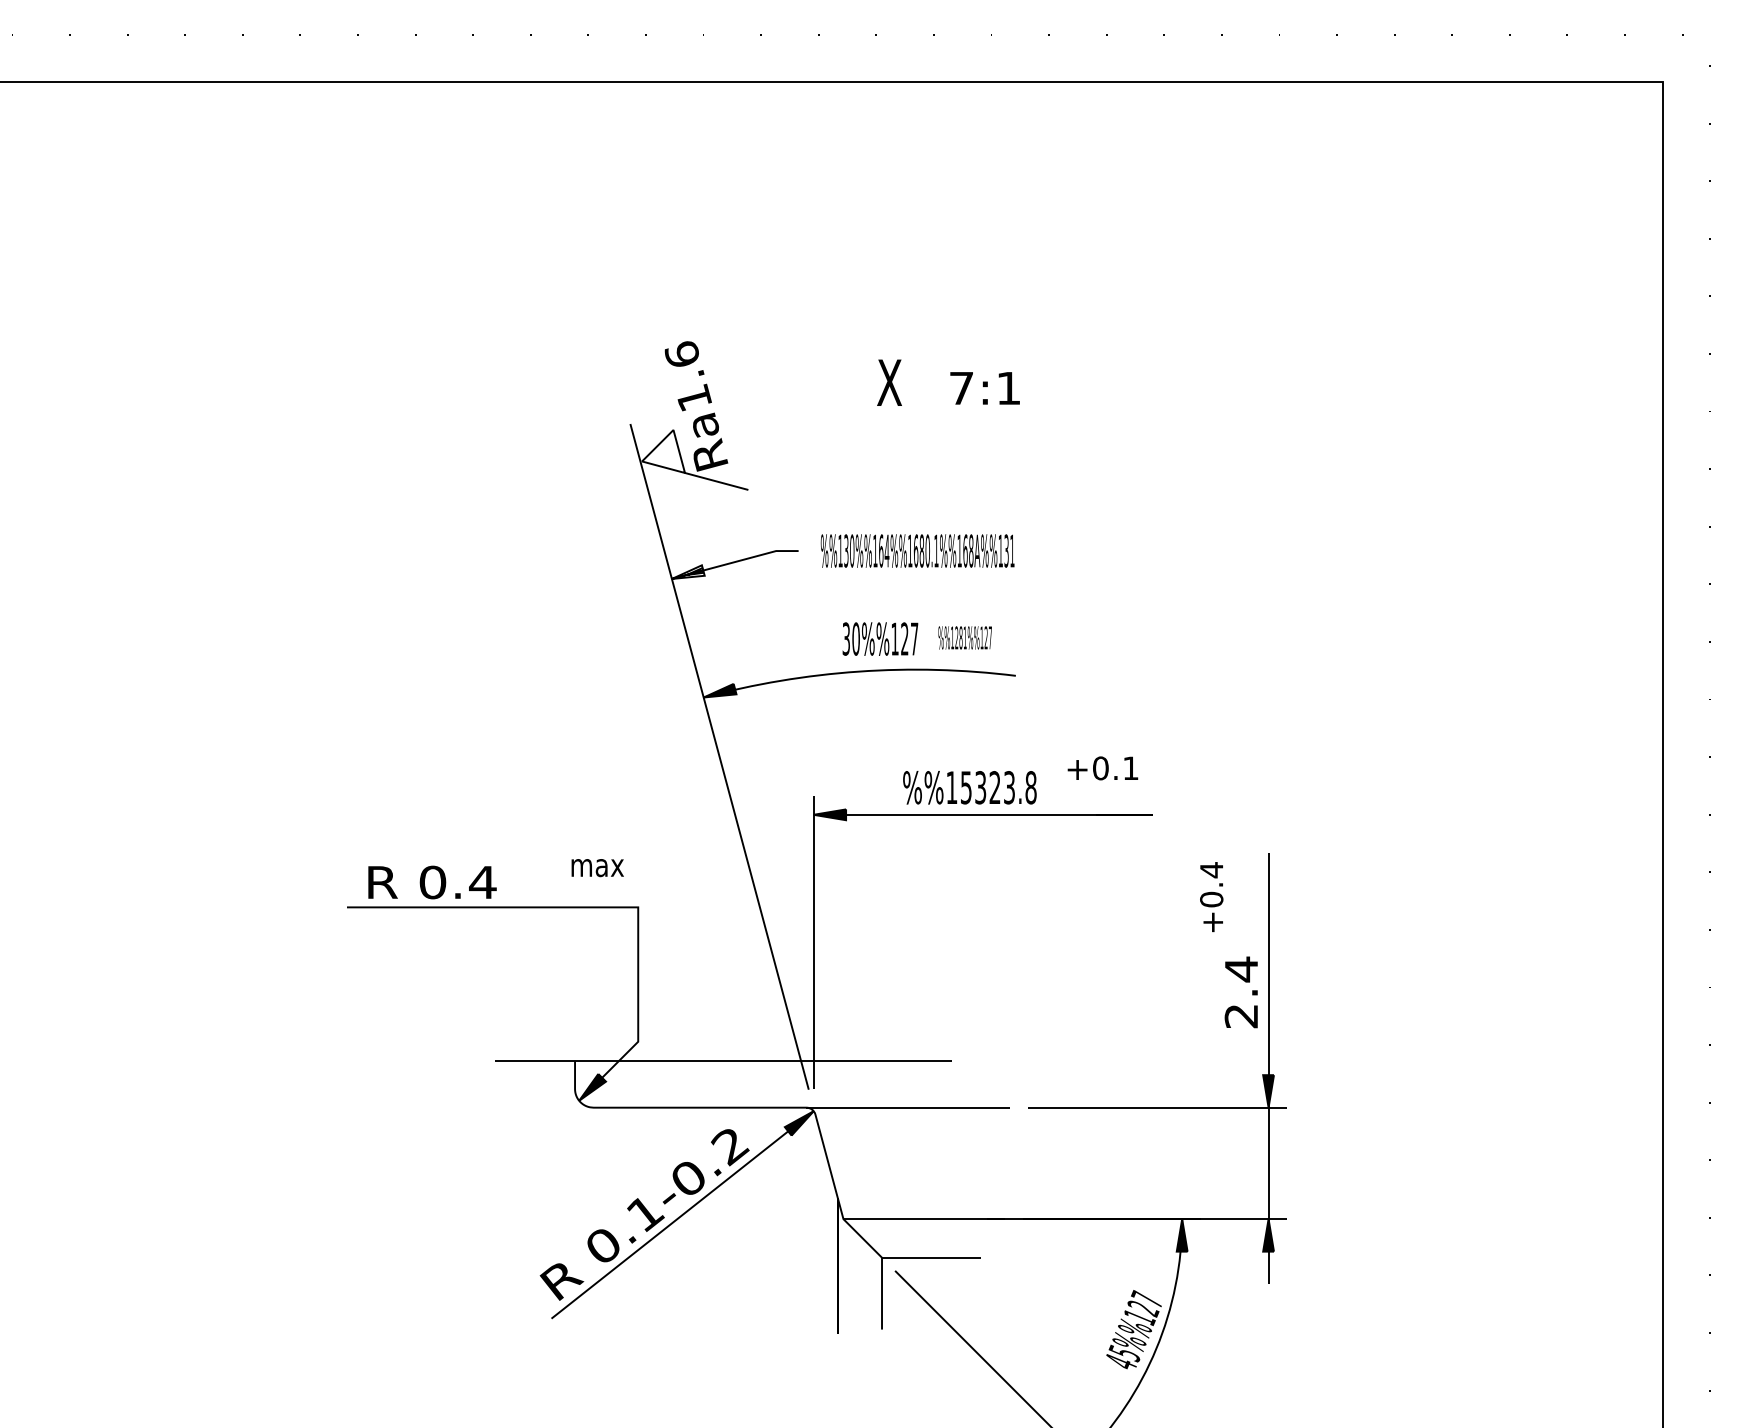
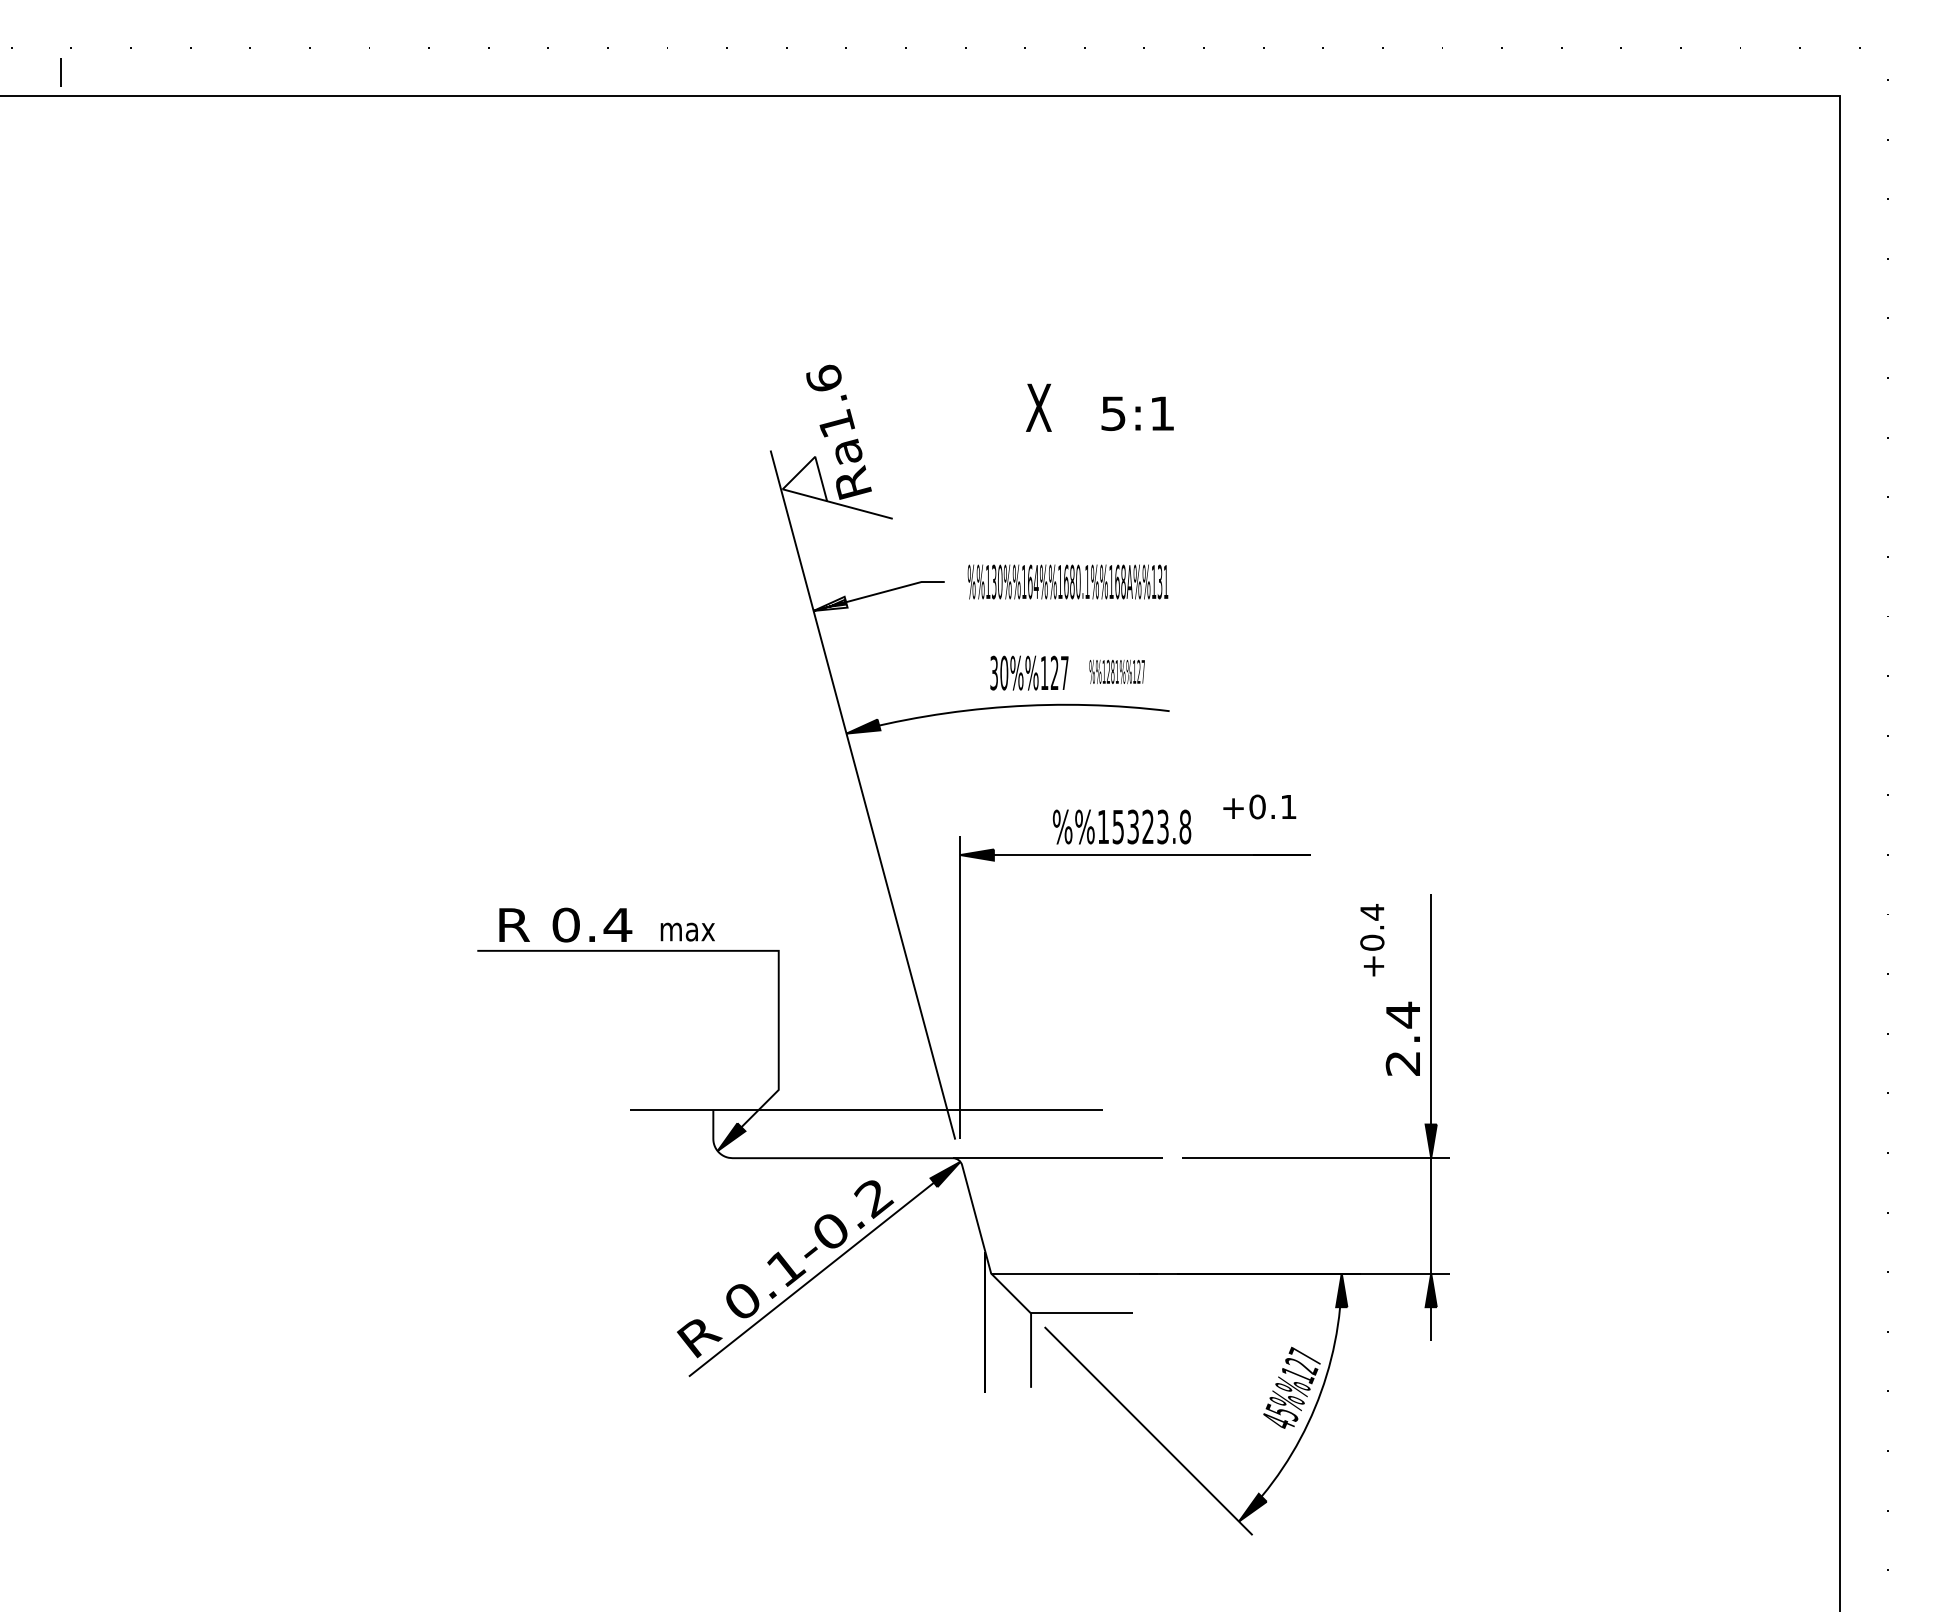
text: (961, 388) -> (1113, 413), 7:1 -> 5:1
text: (597, 867) -> (687, 931), moved

